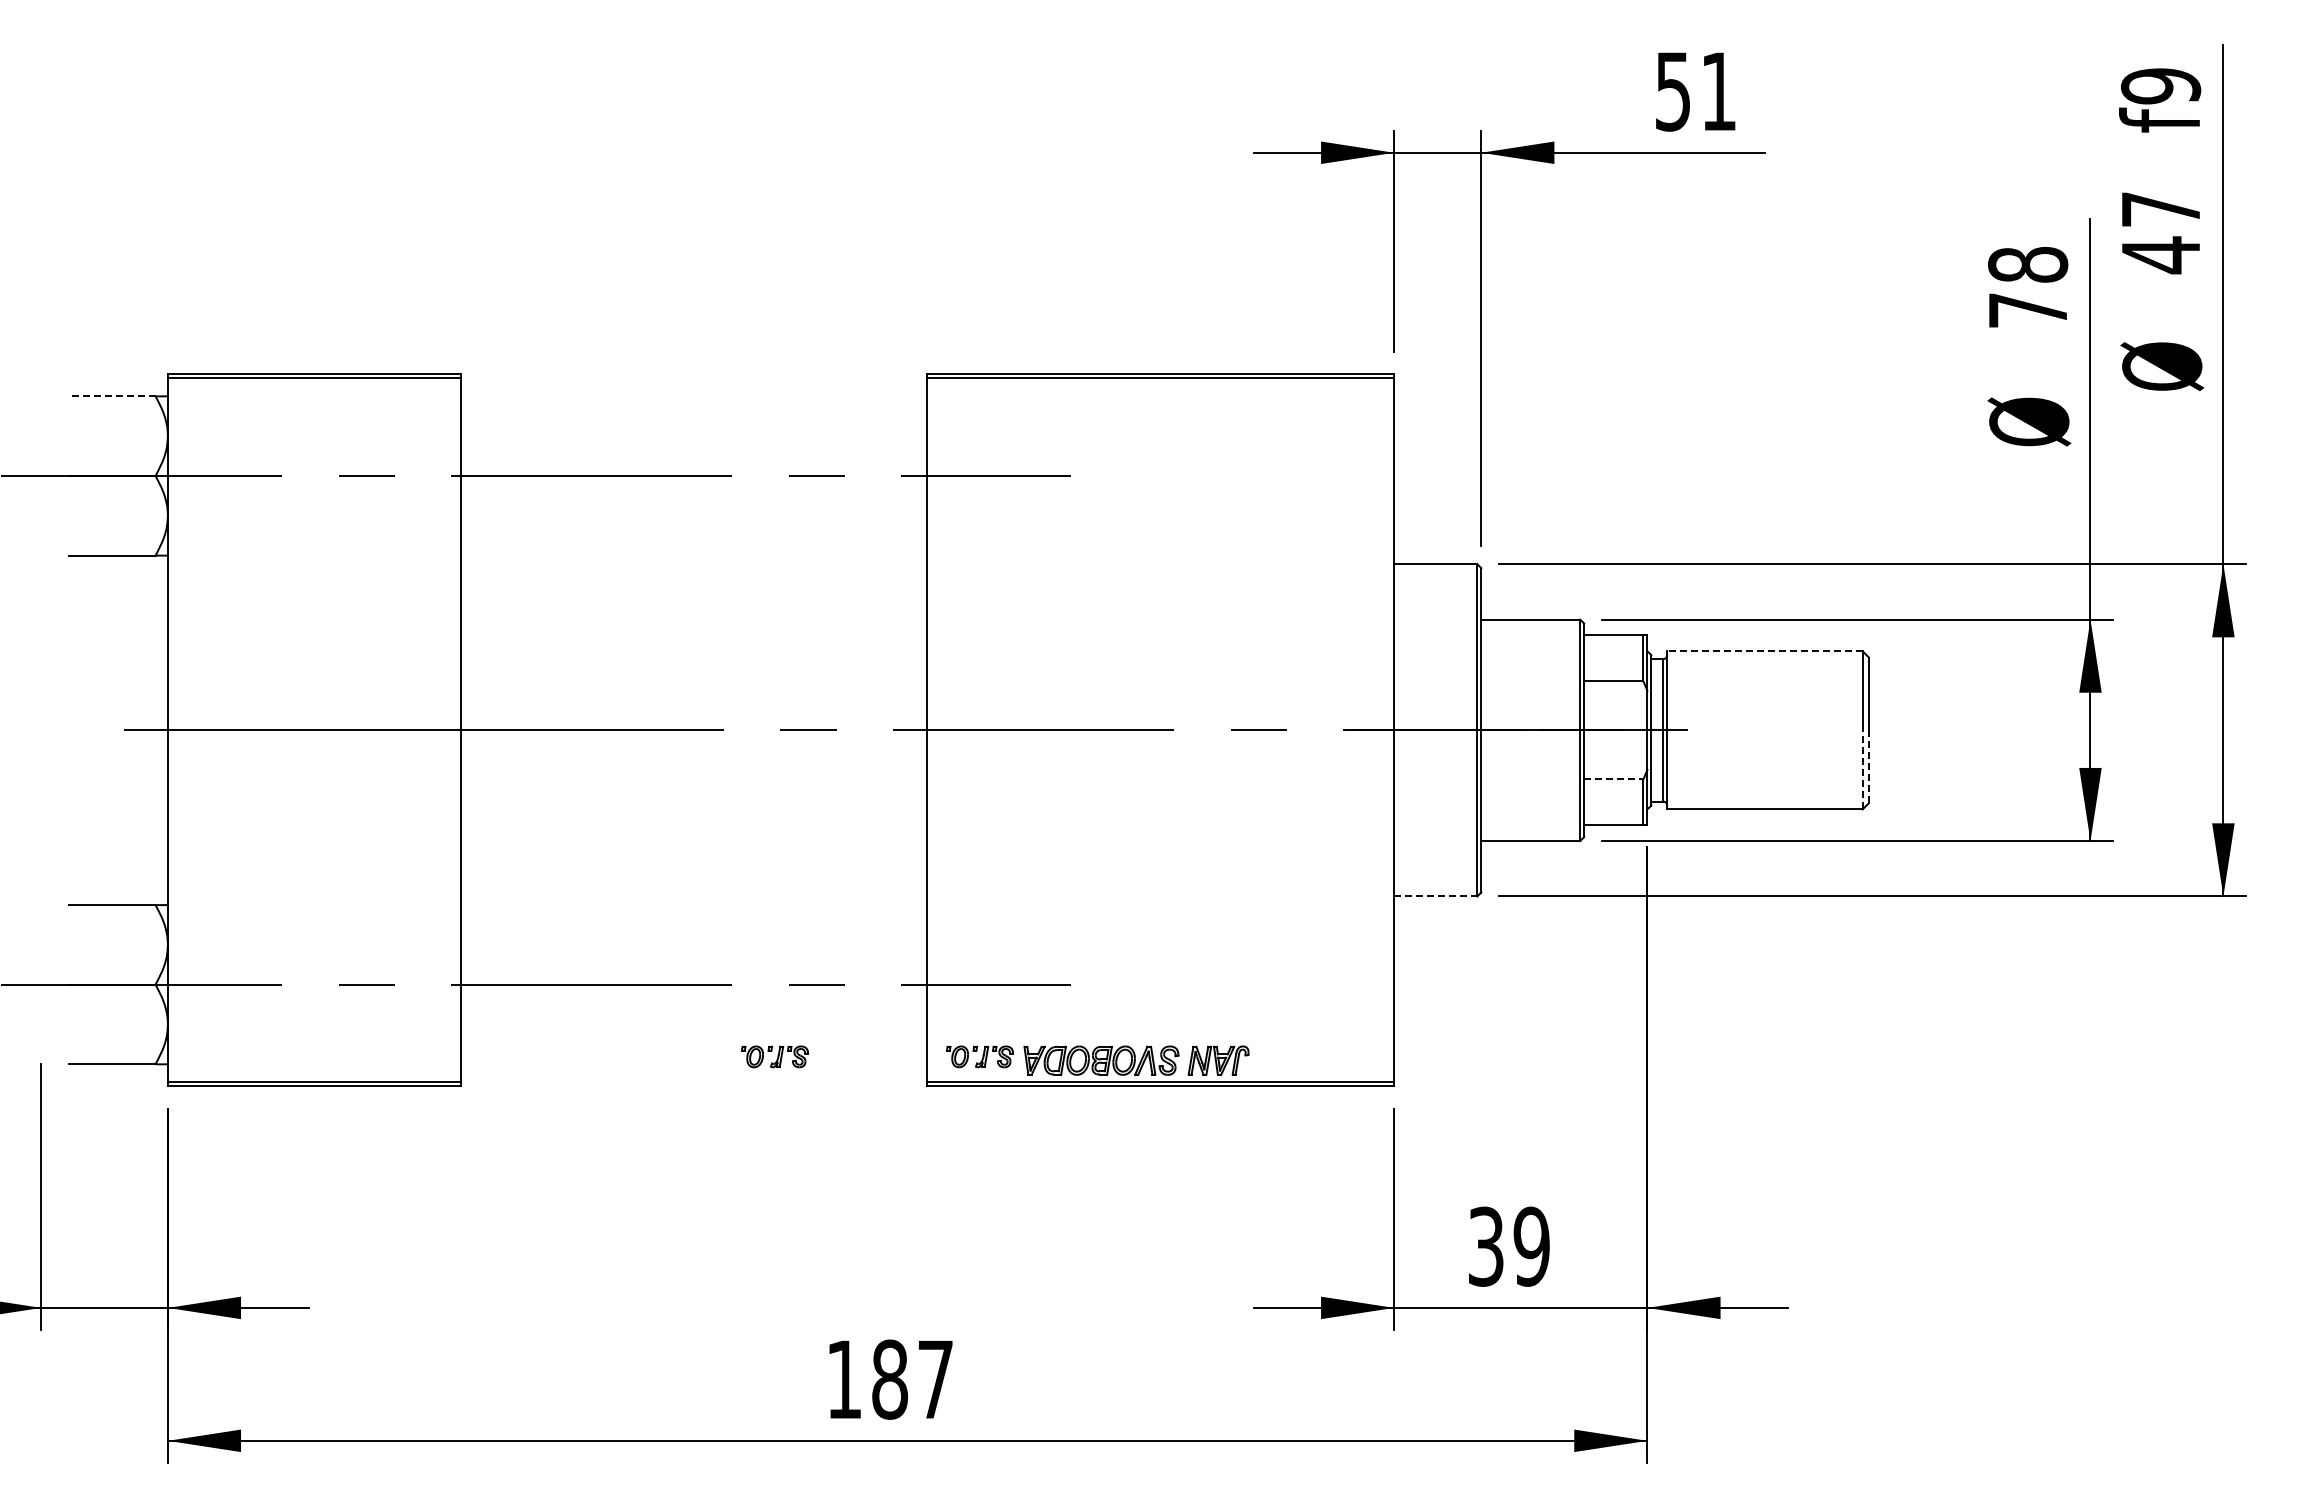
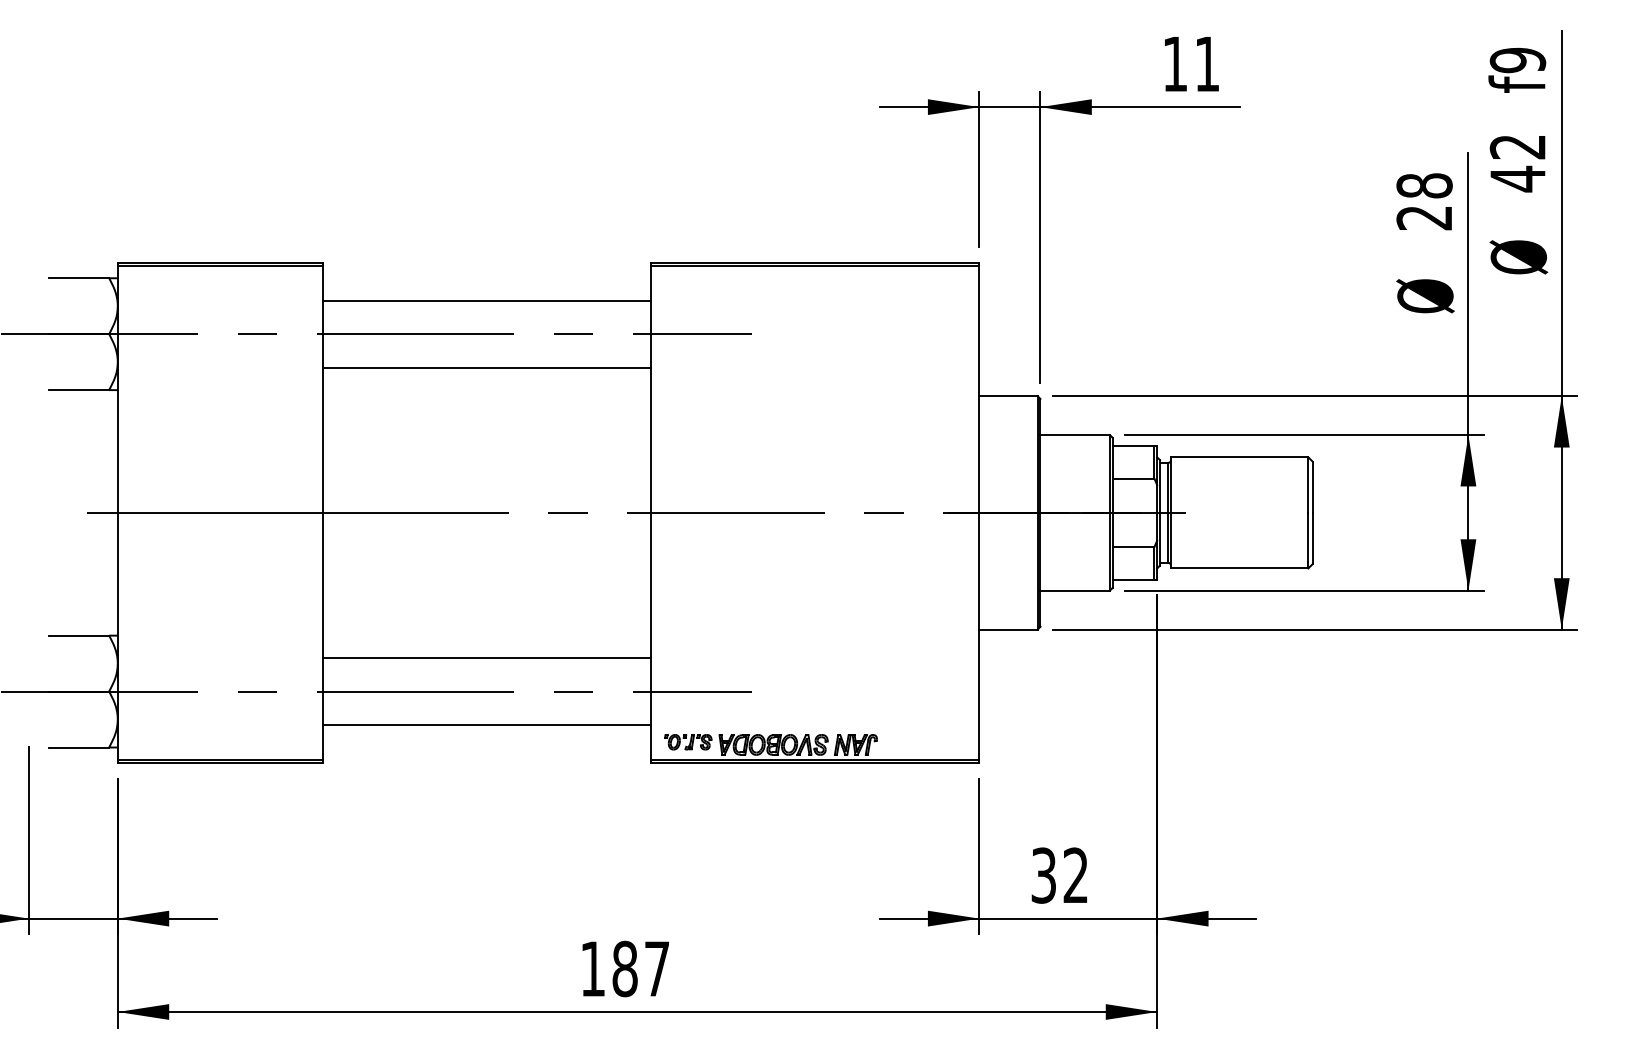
text: (1672, 91) -> (1174, 64), 51 -> 11
text: (2159, 209) -> (1516, 146), 47 -> 42
text: (2027, 310) -> (1424, 217), 78 -> 28
line: (112, 396) -> (78, 278), dashed -> solid
line: (693, 428) -> (487, 300), added
line: (693, 523) -> (487, 367), added
line: (1764, 651) -> (1239, 457), dashed -> solid
line: (1868, 767) -> (1312, 538), dashed -> solid
line: (1862, 769) -> (1308, 540), dashed -> solid
line: (1613, 779) -> (1133, 547), dashed -> solid
line: (1435, 896) -> (1008, 629), dashed -> solid
line: (693, 937) -> (487, 658), added
line: (693, 1032) -> (487, 725), added
part: (774, 1056) -> (543, 742), removed
text: (1531, 1246) -> (1075, 875), 39 -> 32

